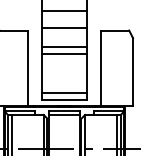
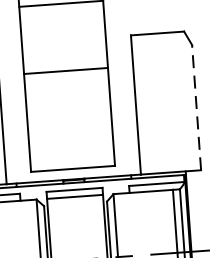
line: (64, 27) -> (63, 34), removed
line: (64, 53) -> (67, 82), removed
line: (132, 71) -> (195, 107), solid -> dashed
line: (64, 93) -> (72, 157), removed

